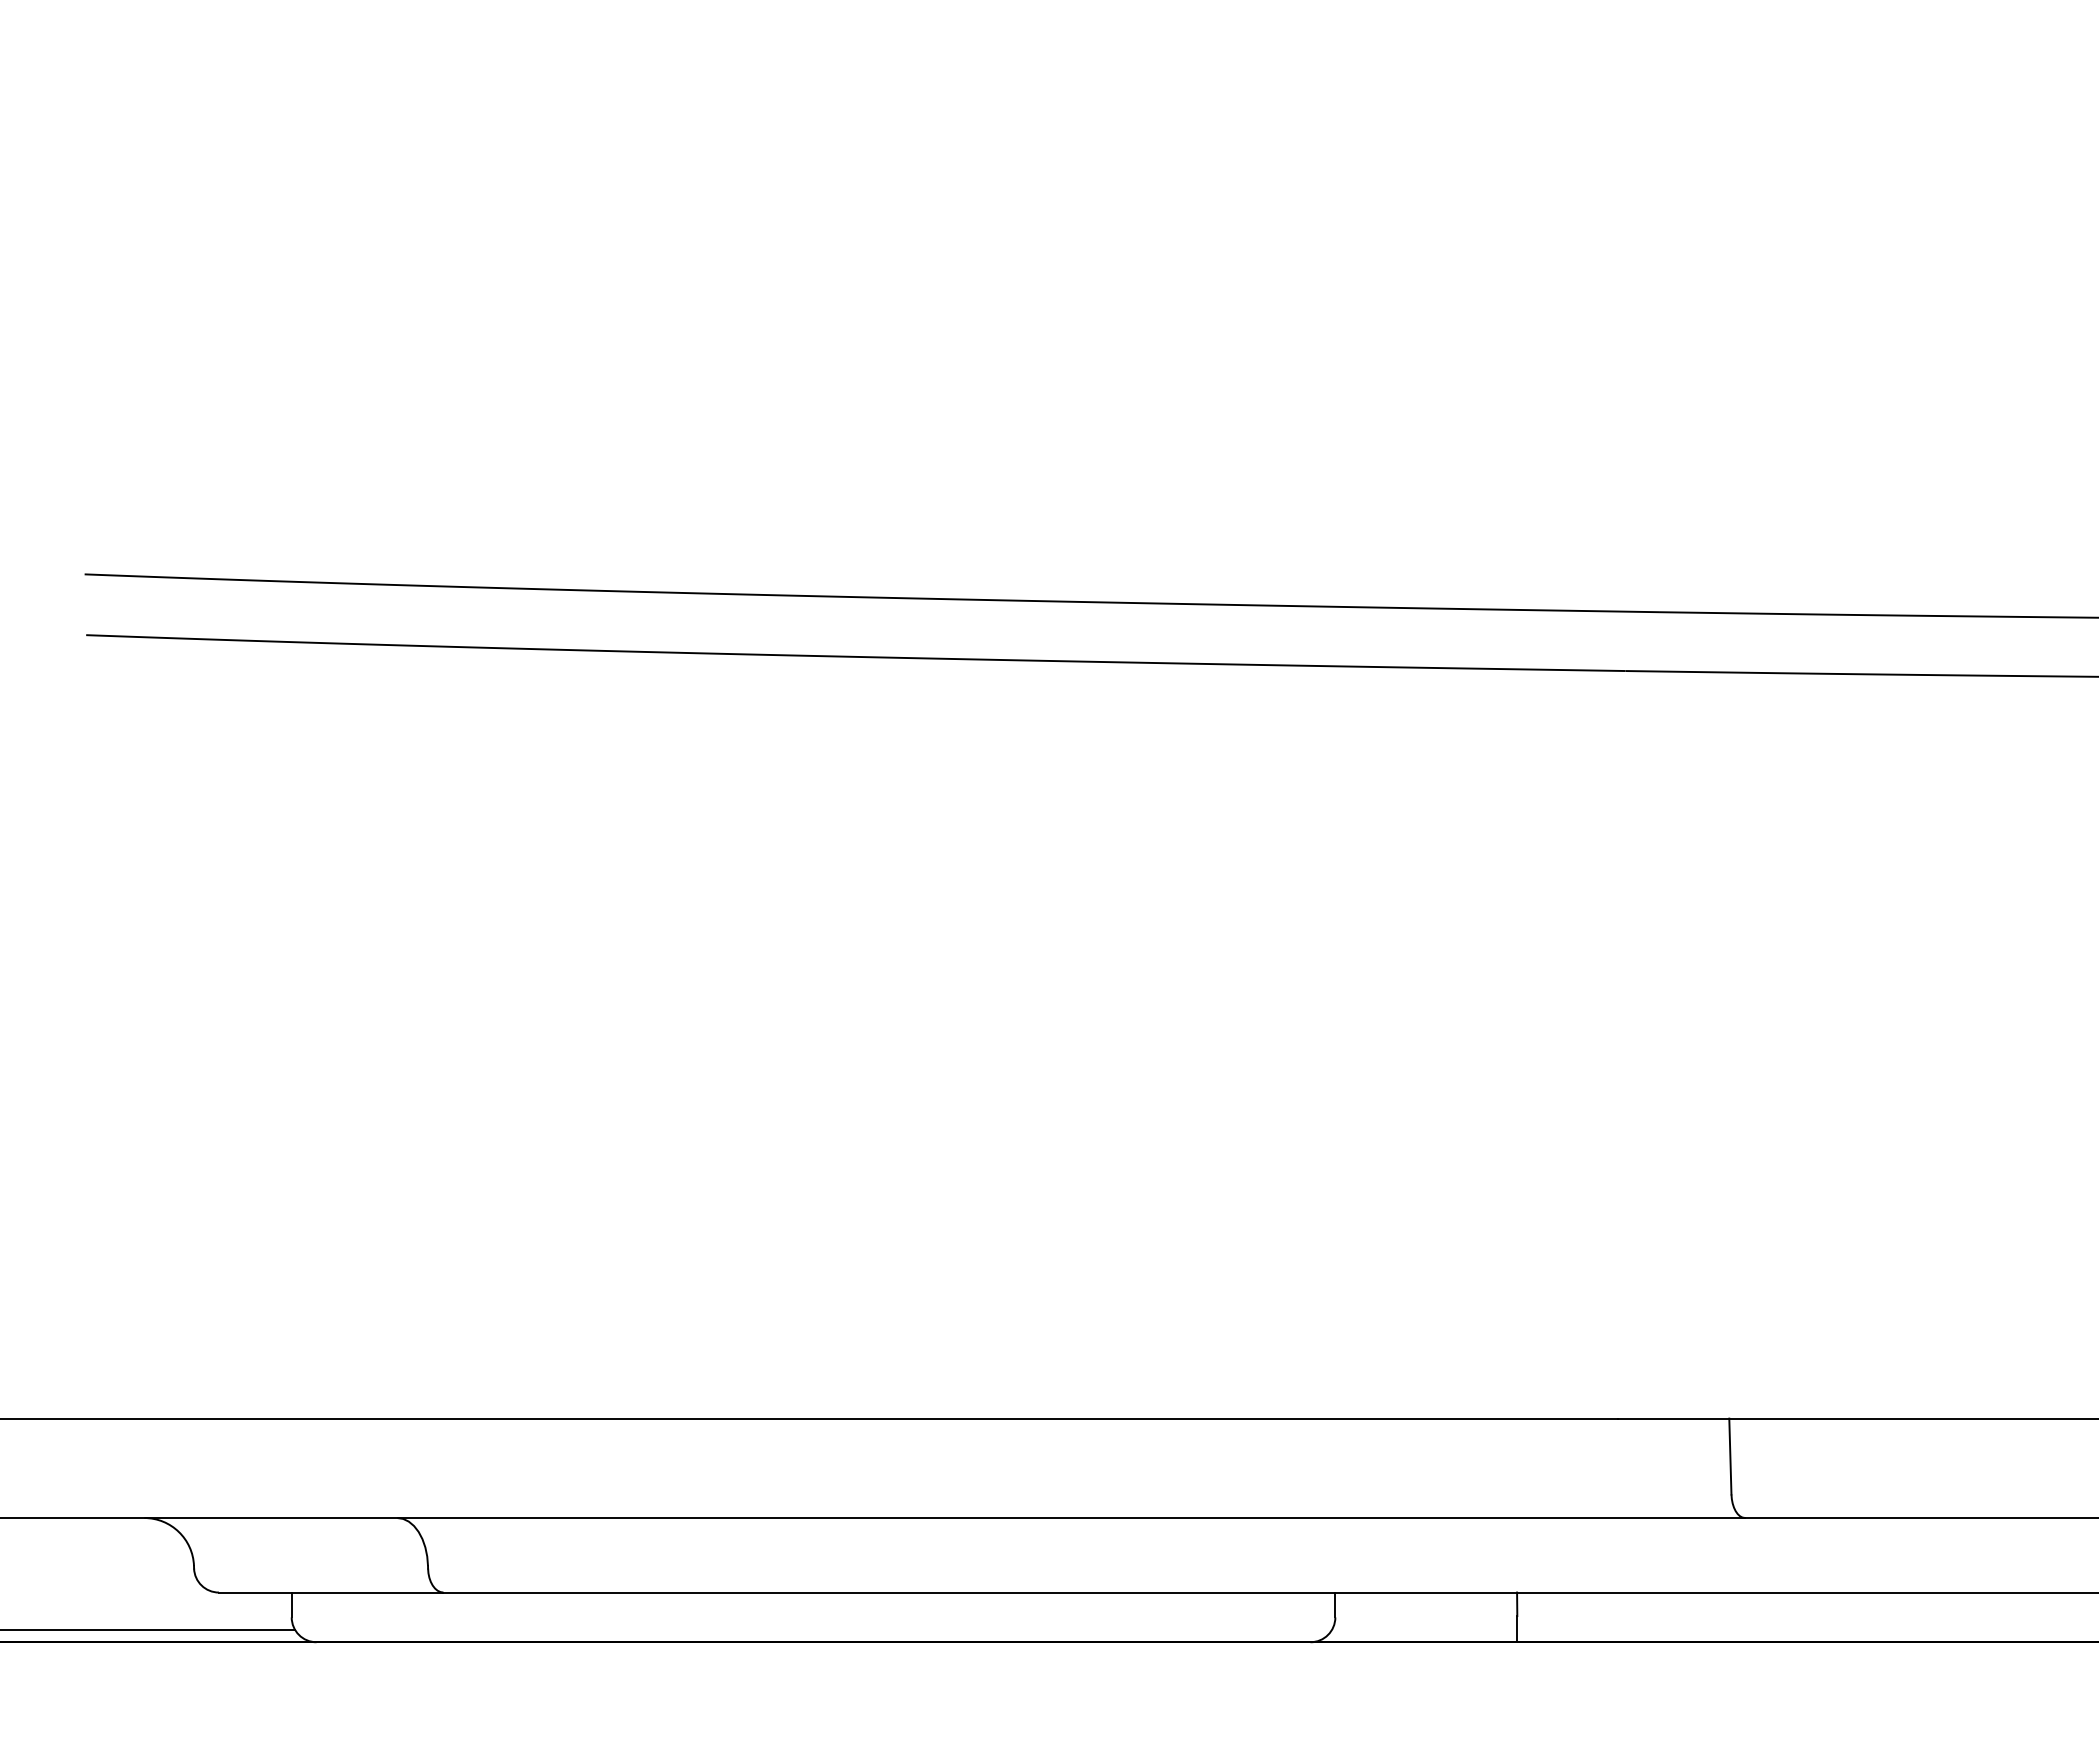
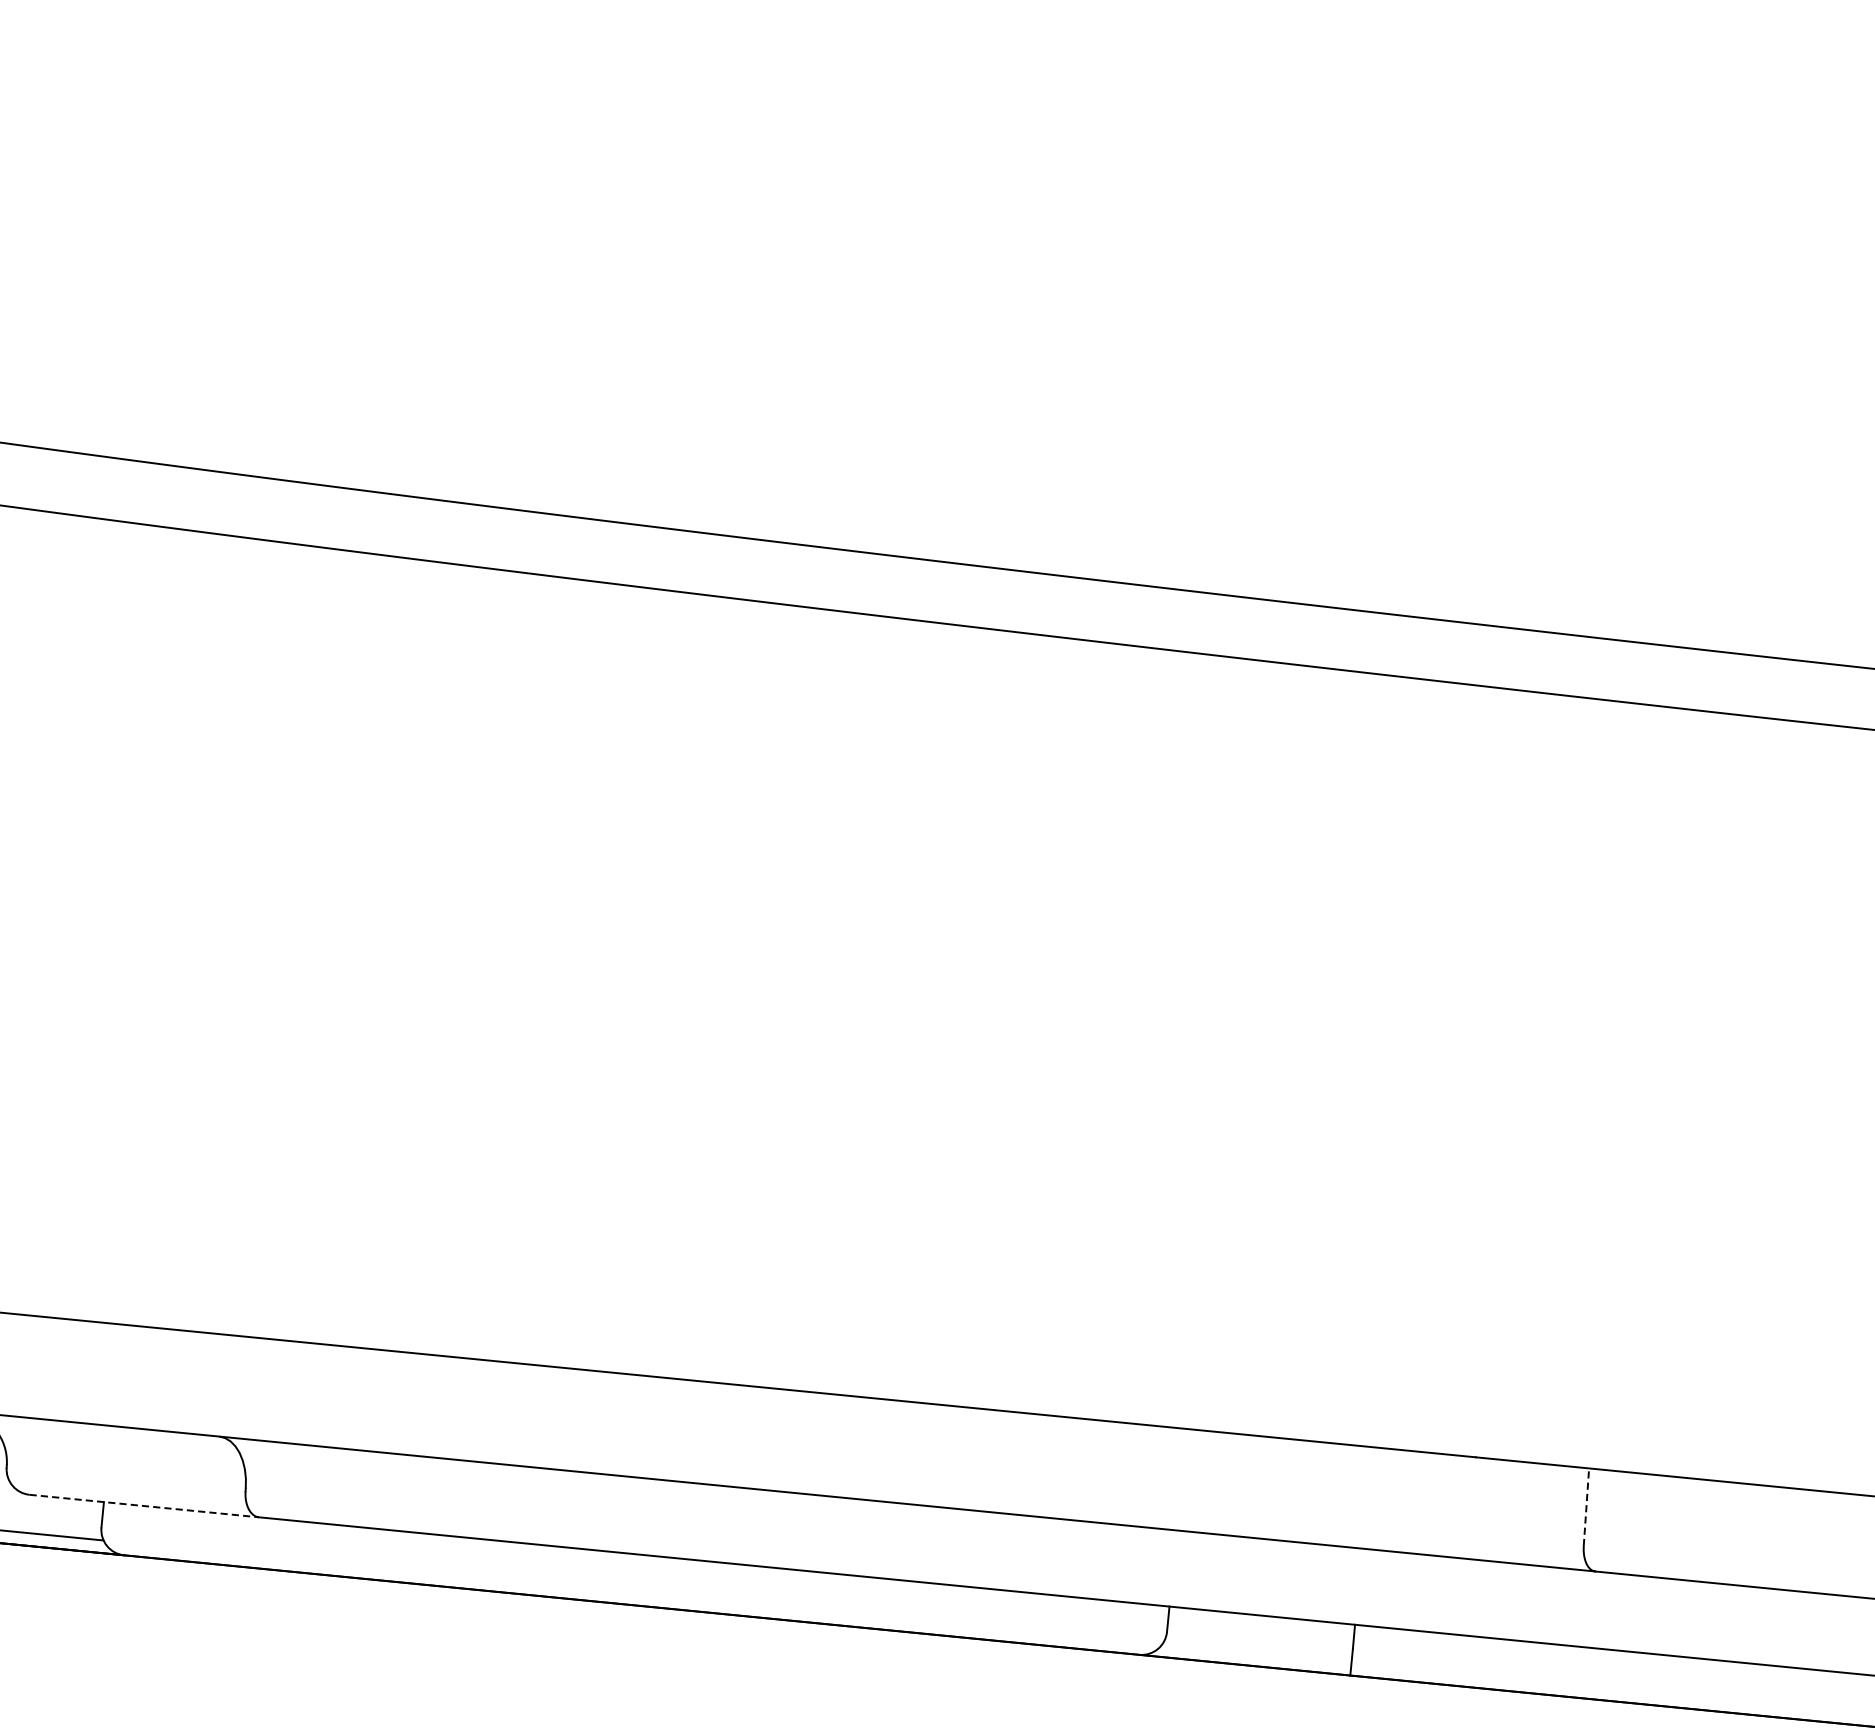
line: (1730, 1456) -> (1586, 1507), solid -> dashed
line: (331, 1592) -> (144, 1506), solid -> dashed

